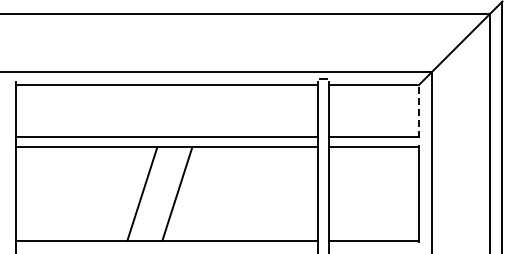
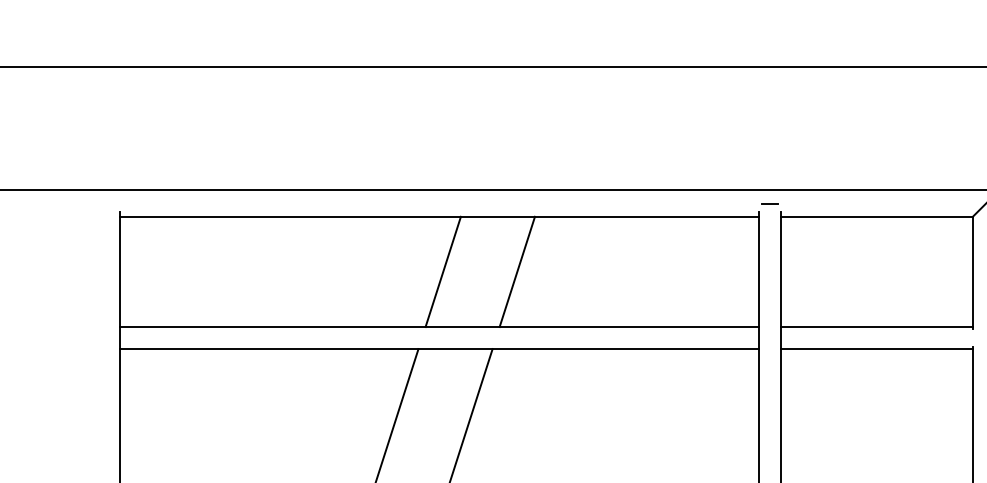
line: (168, 110) -> (442, 271), added
line: (203, 110) -> (516, 271), added
line: (419, 111) -> (973, 273), dashed -> solid

